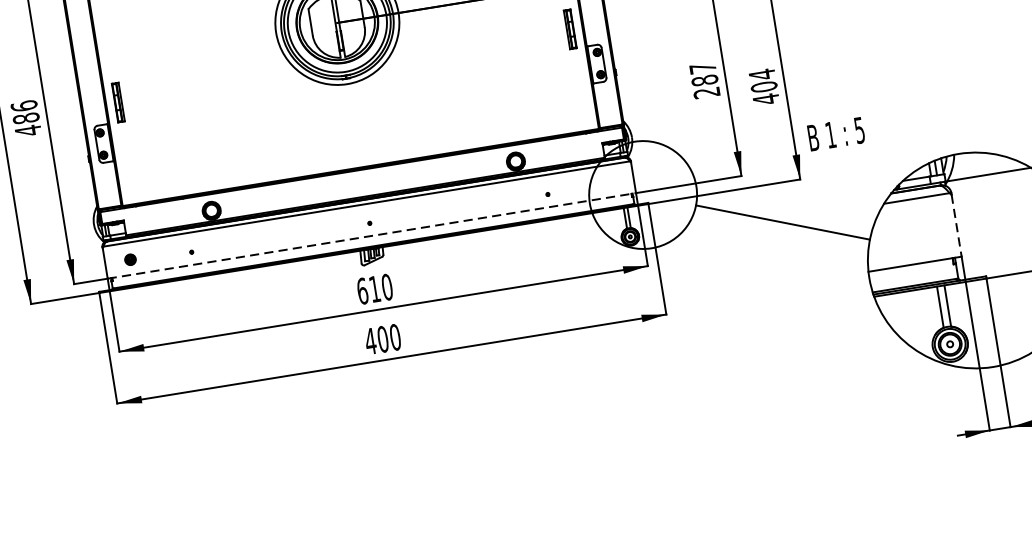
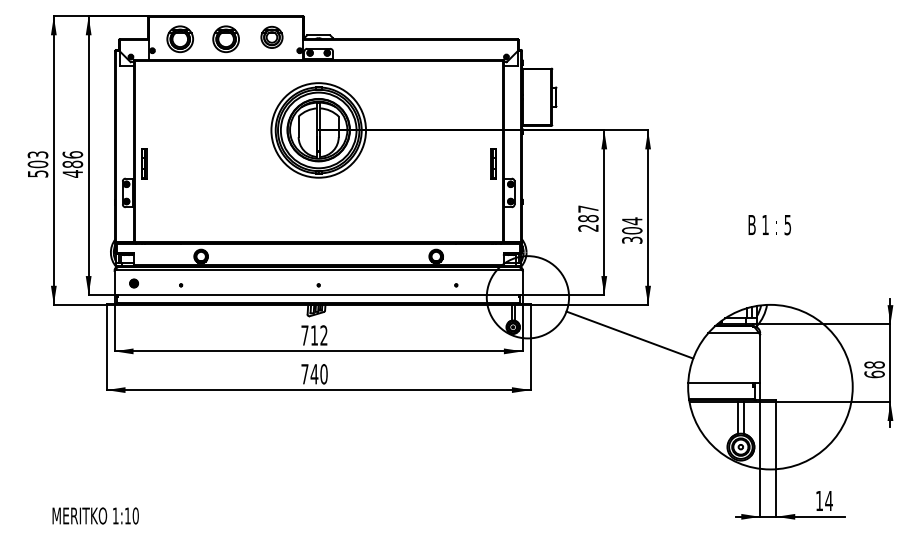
text: (766, 99) -> (632, 240), 404 -> 304
text: (836, 134) -> (769, 225), moved
line: (956, 225) -> (760, 358), dashed -> solid
line: (372, 236) -> (319, 295), dashed -> solid
text: (374, 289) -> (314, 335), 610 -> 712
text: (376, 340) -> (309, 374), 400 -> 740

